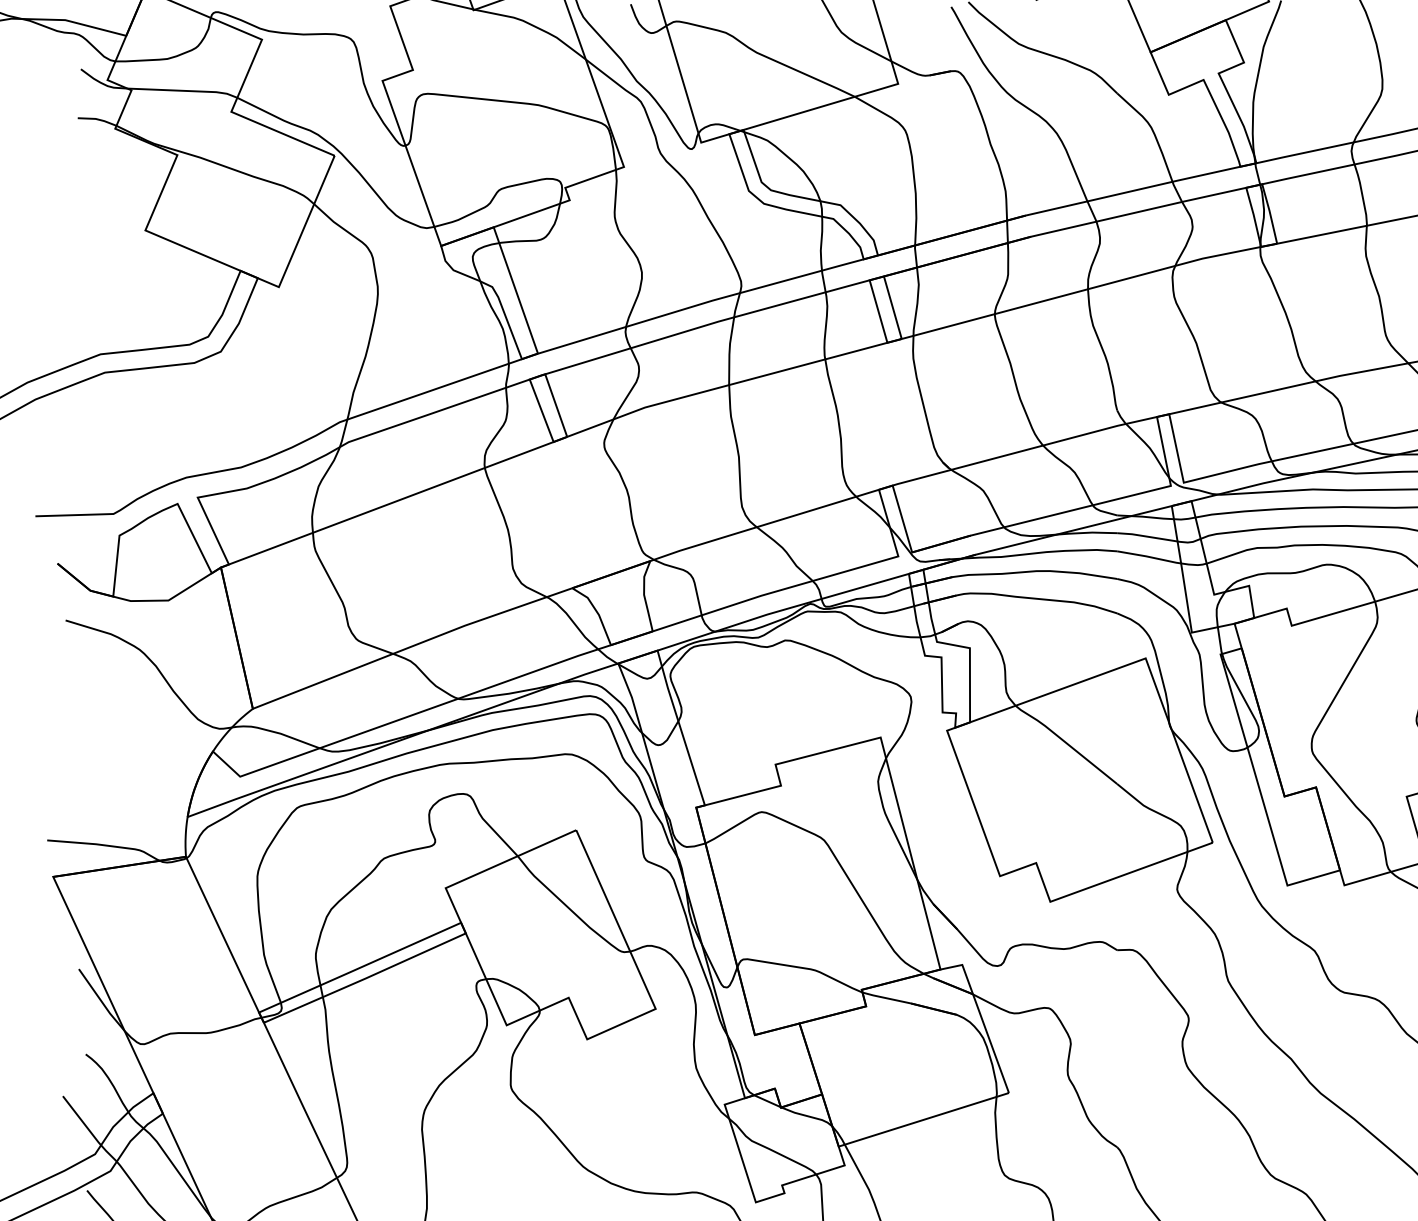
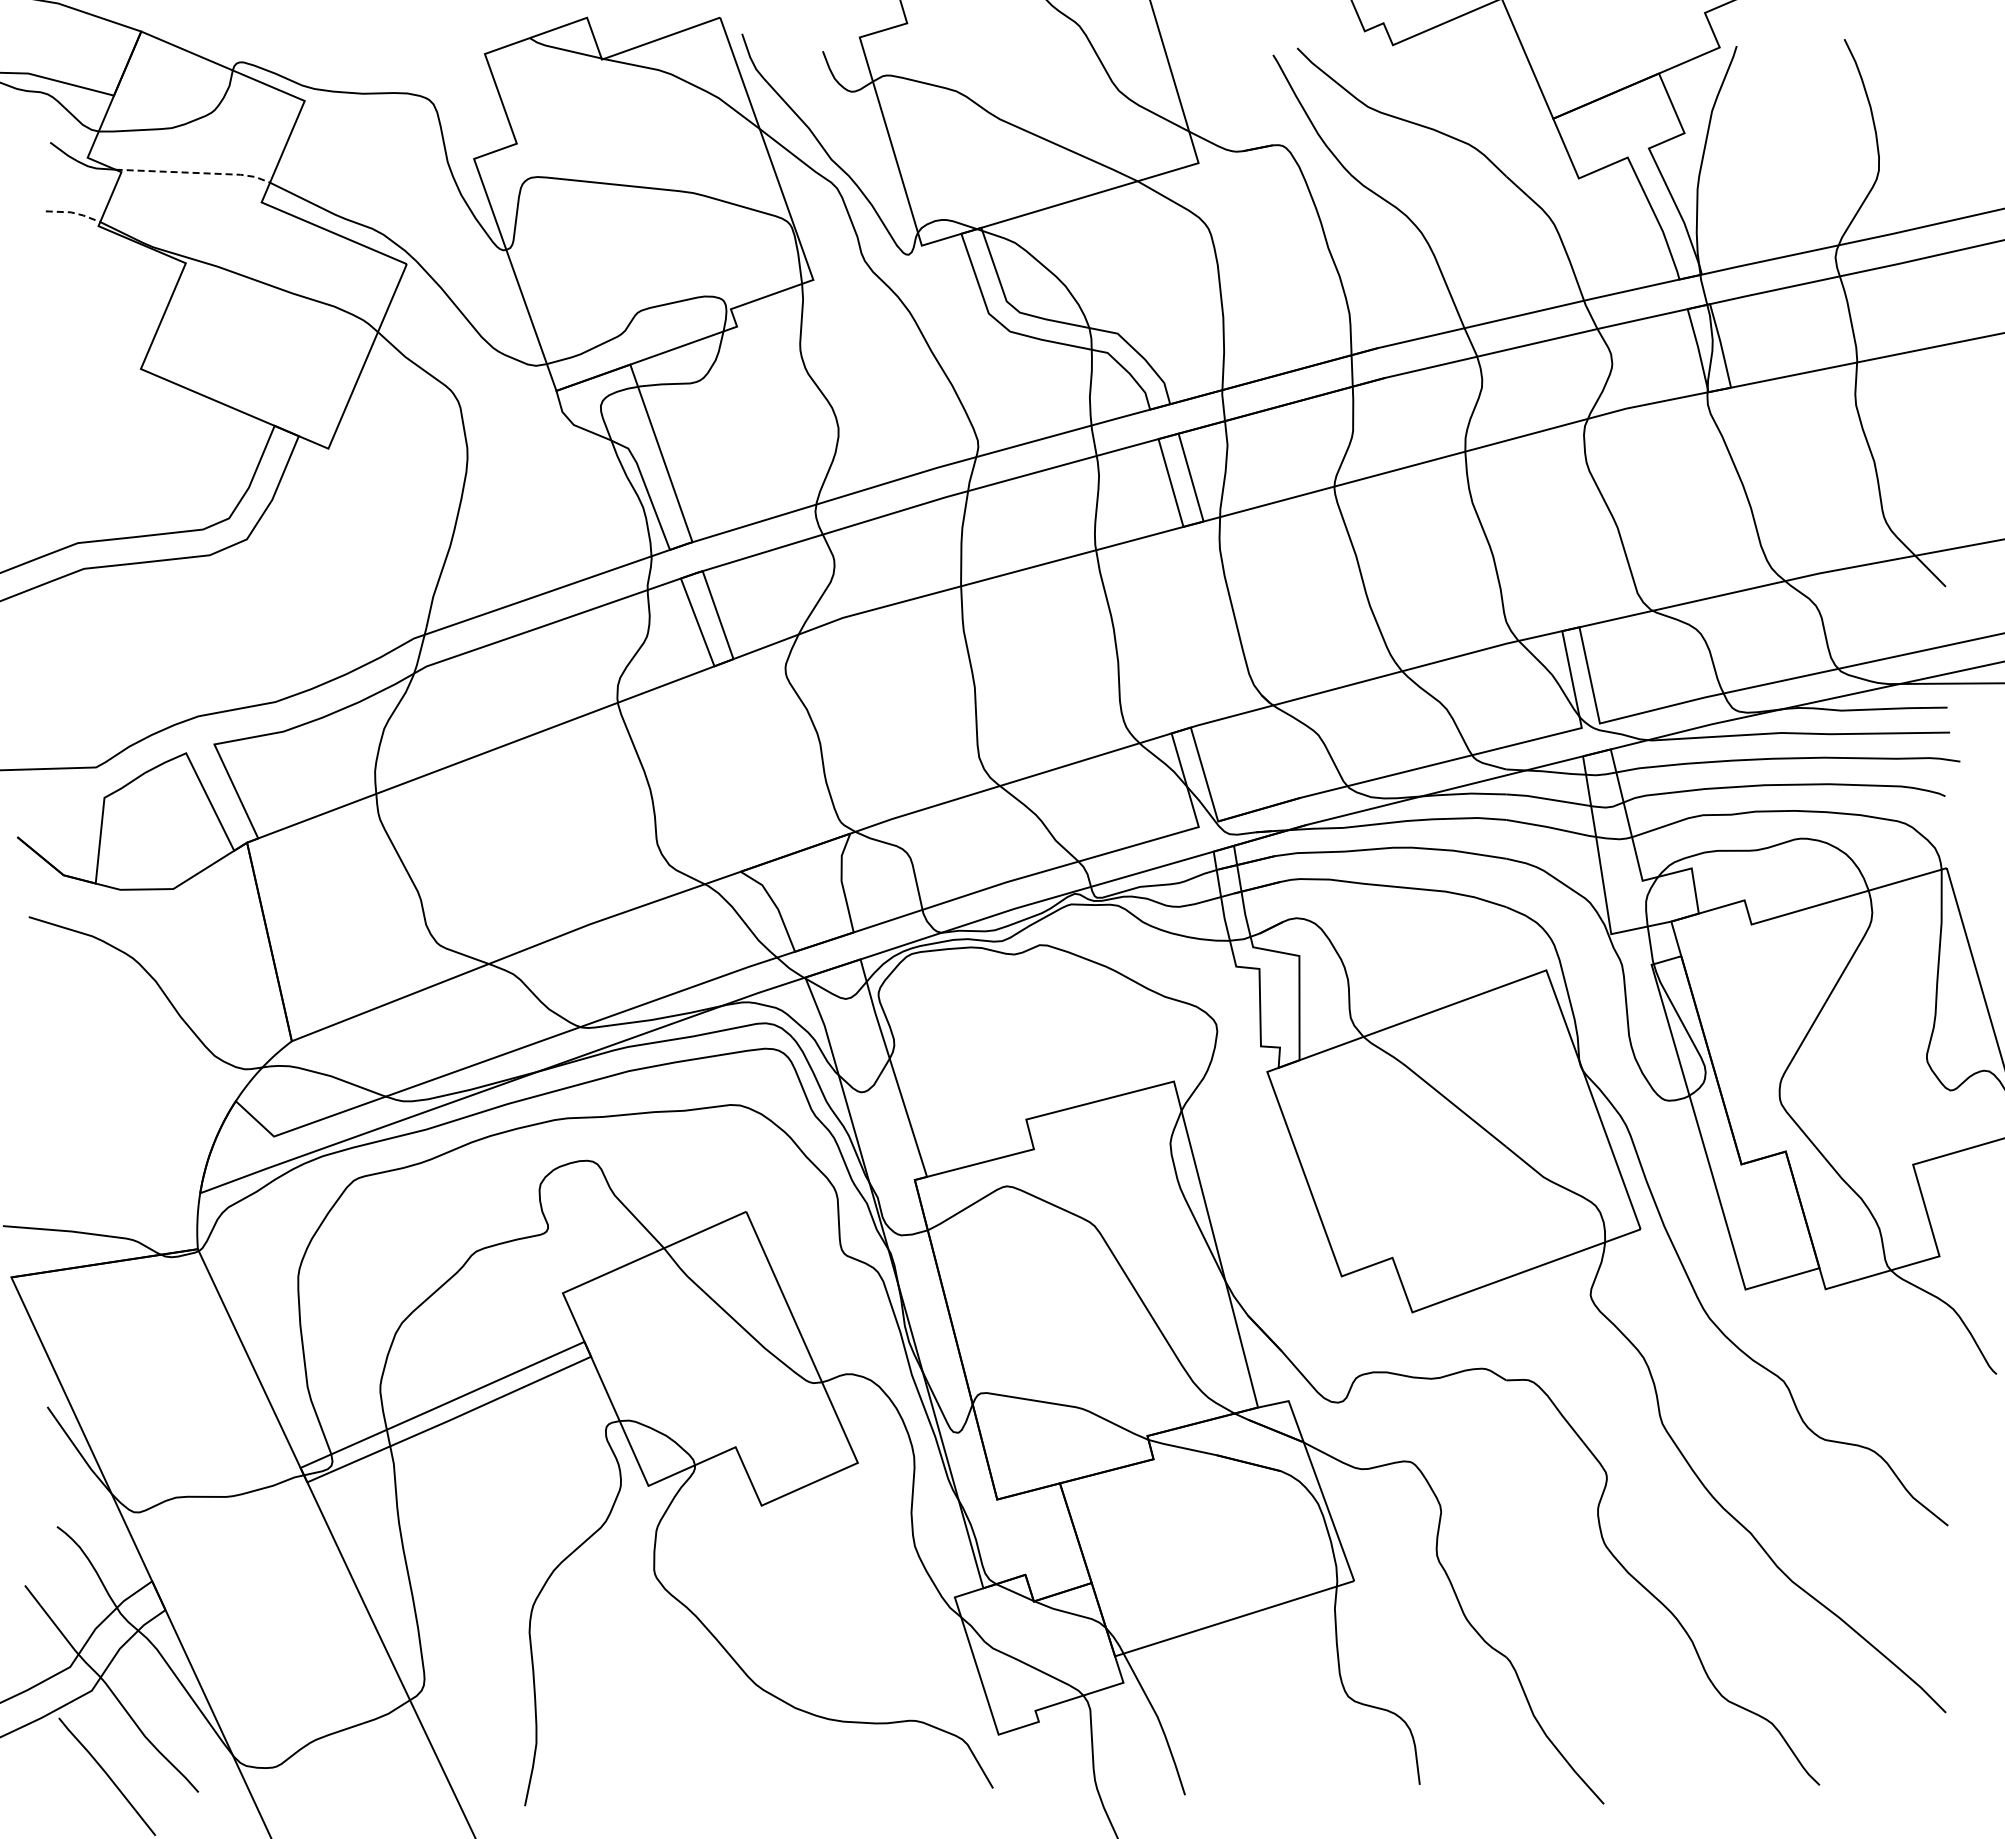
line: (183, 90) -> (194, 172), solid -> dashed
line: (97, 119) -> (73, 213), solid -> dashed

